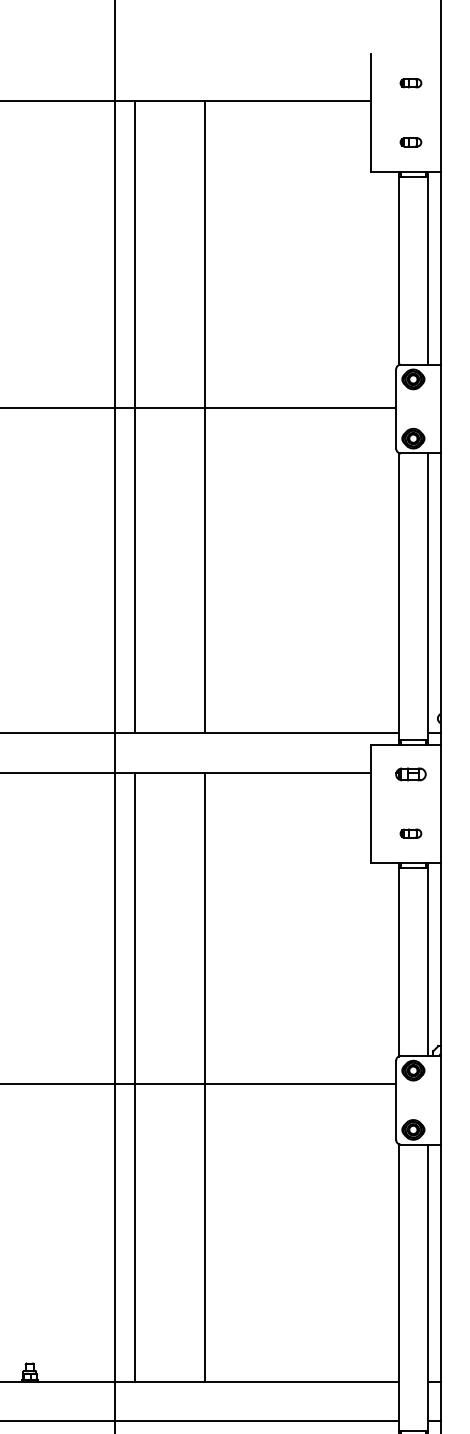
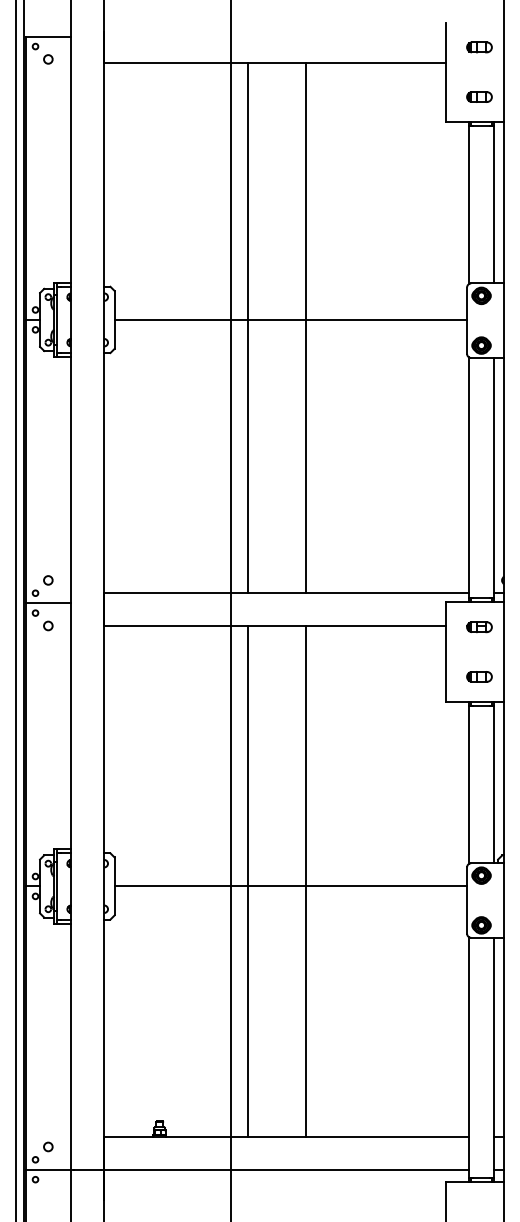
part: (410, 83) -> (479, 47), size x1.43
part: (410, 141) -> (479, 96), size x1.43
part: (410, 833) -> (479, 676), size x1.43

